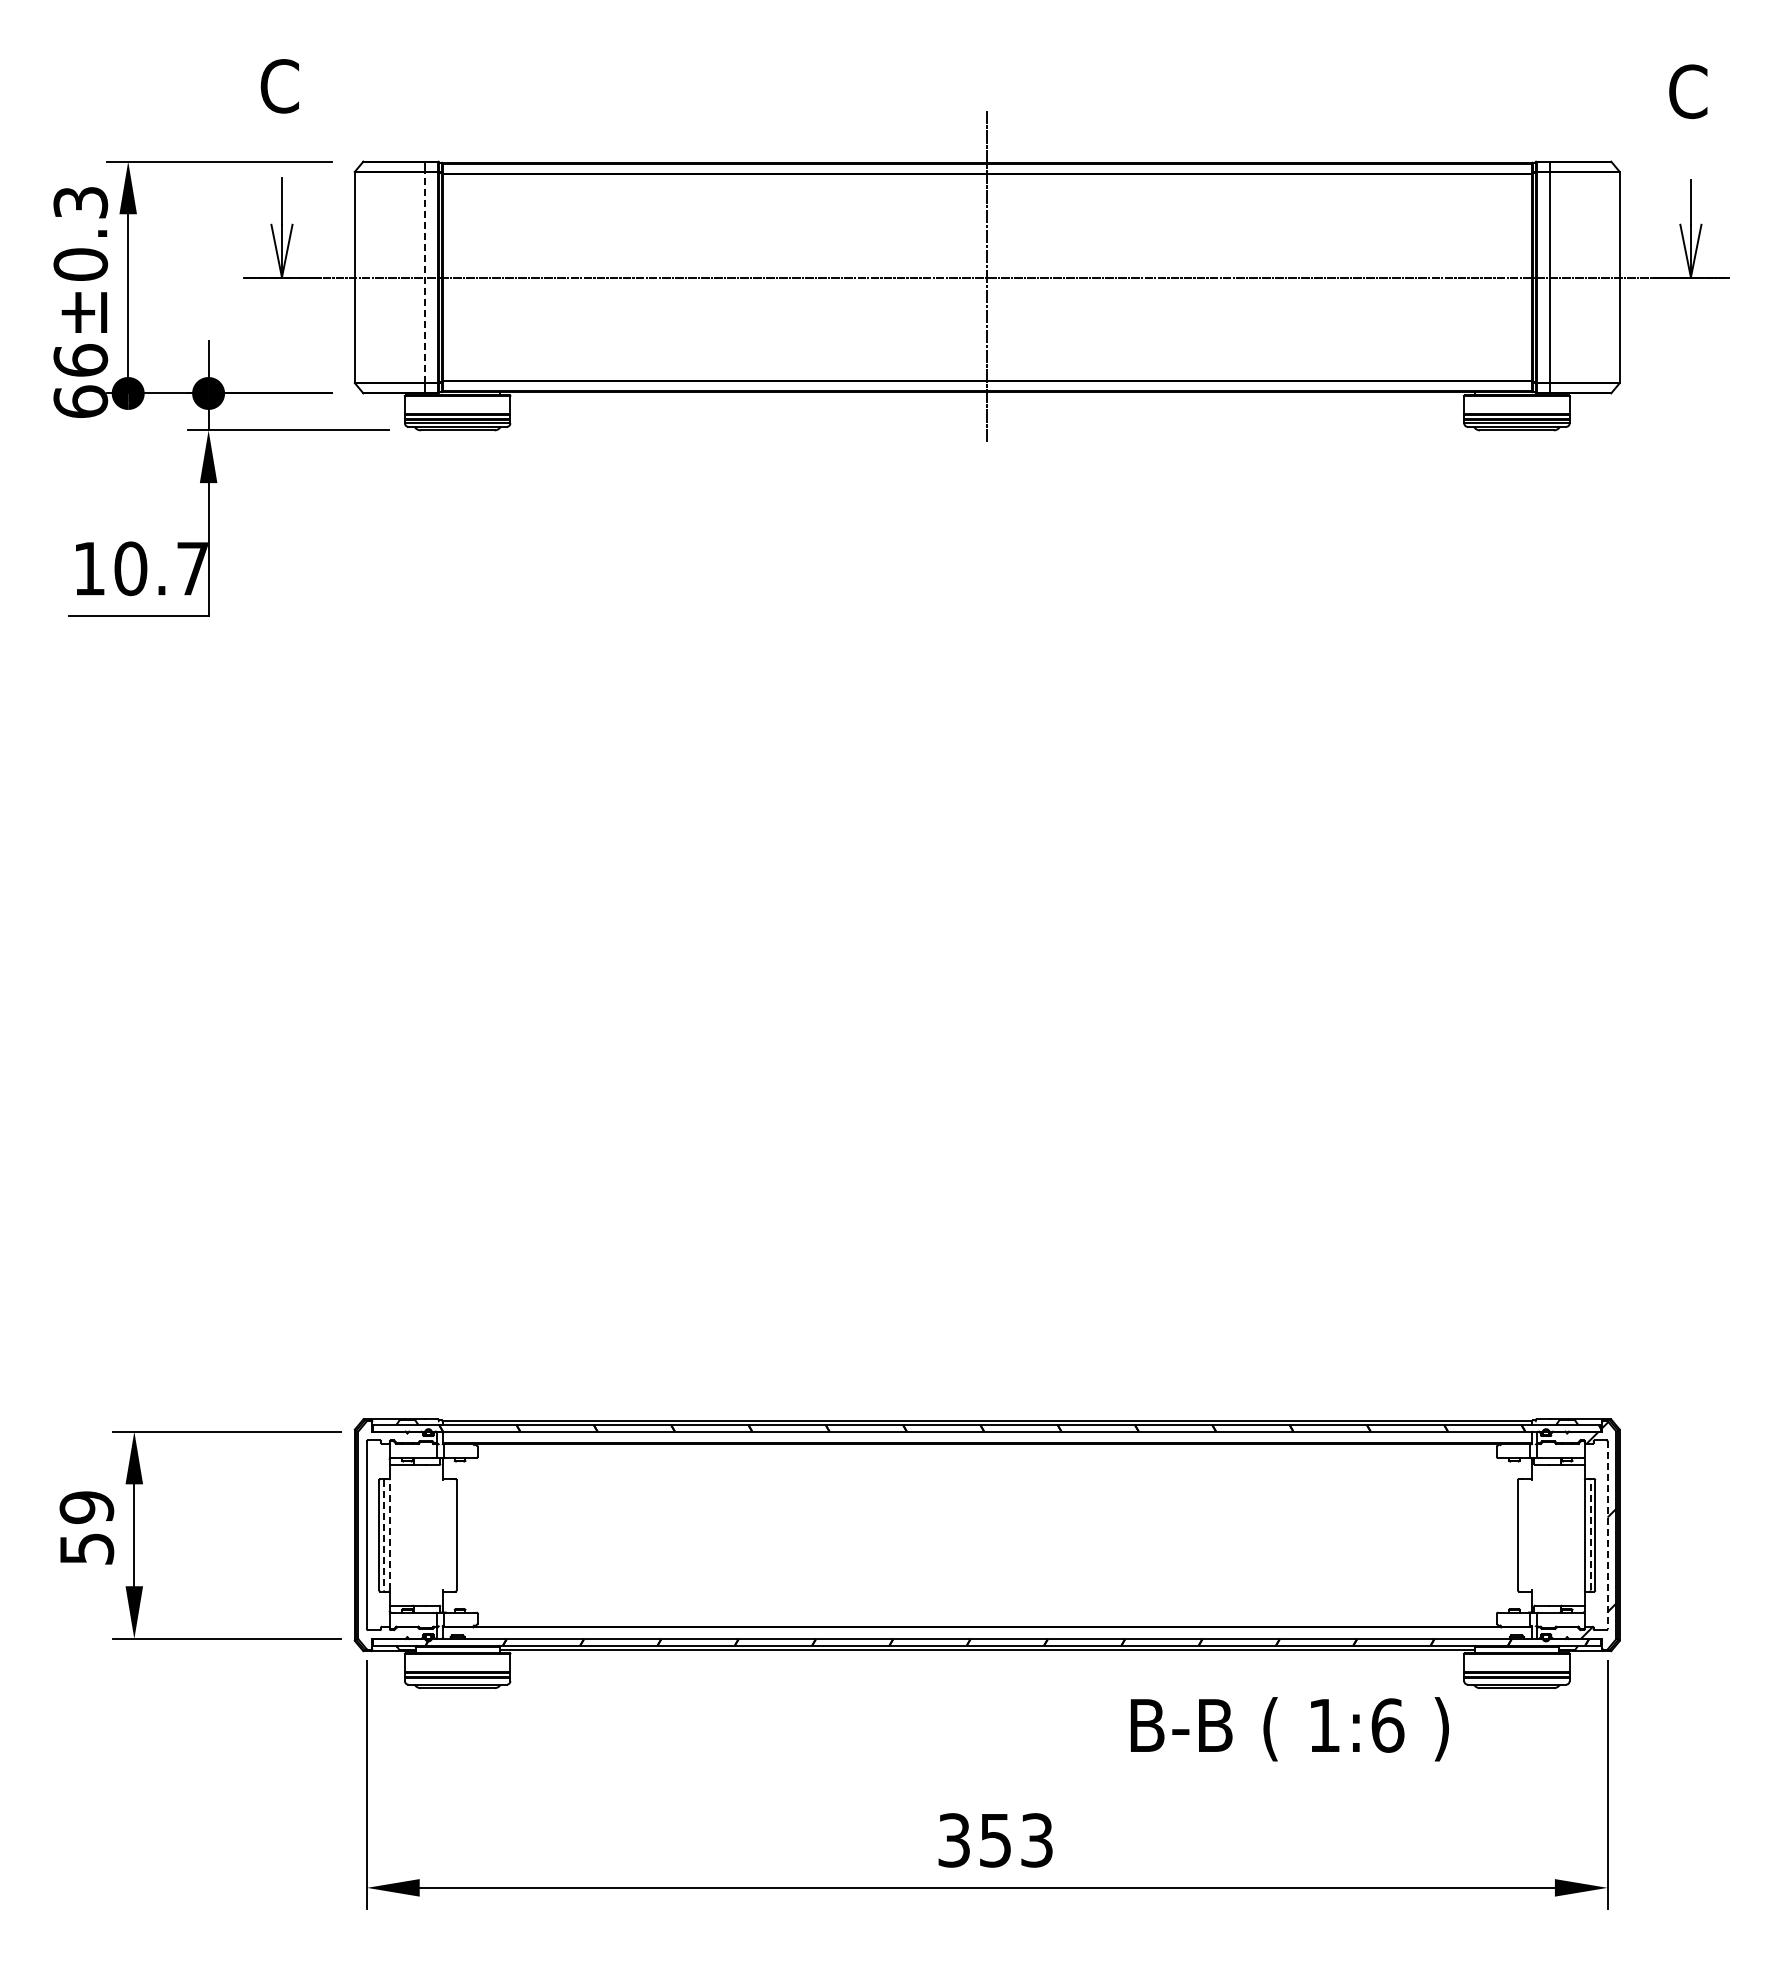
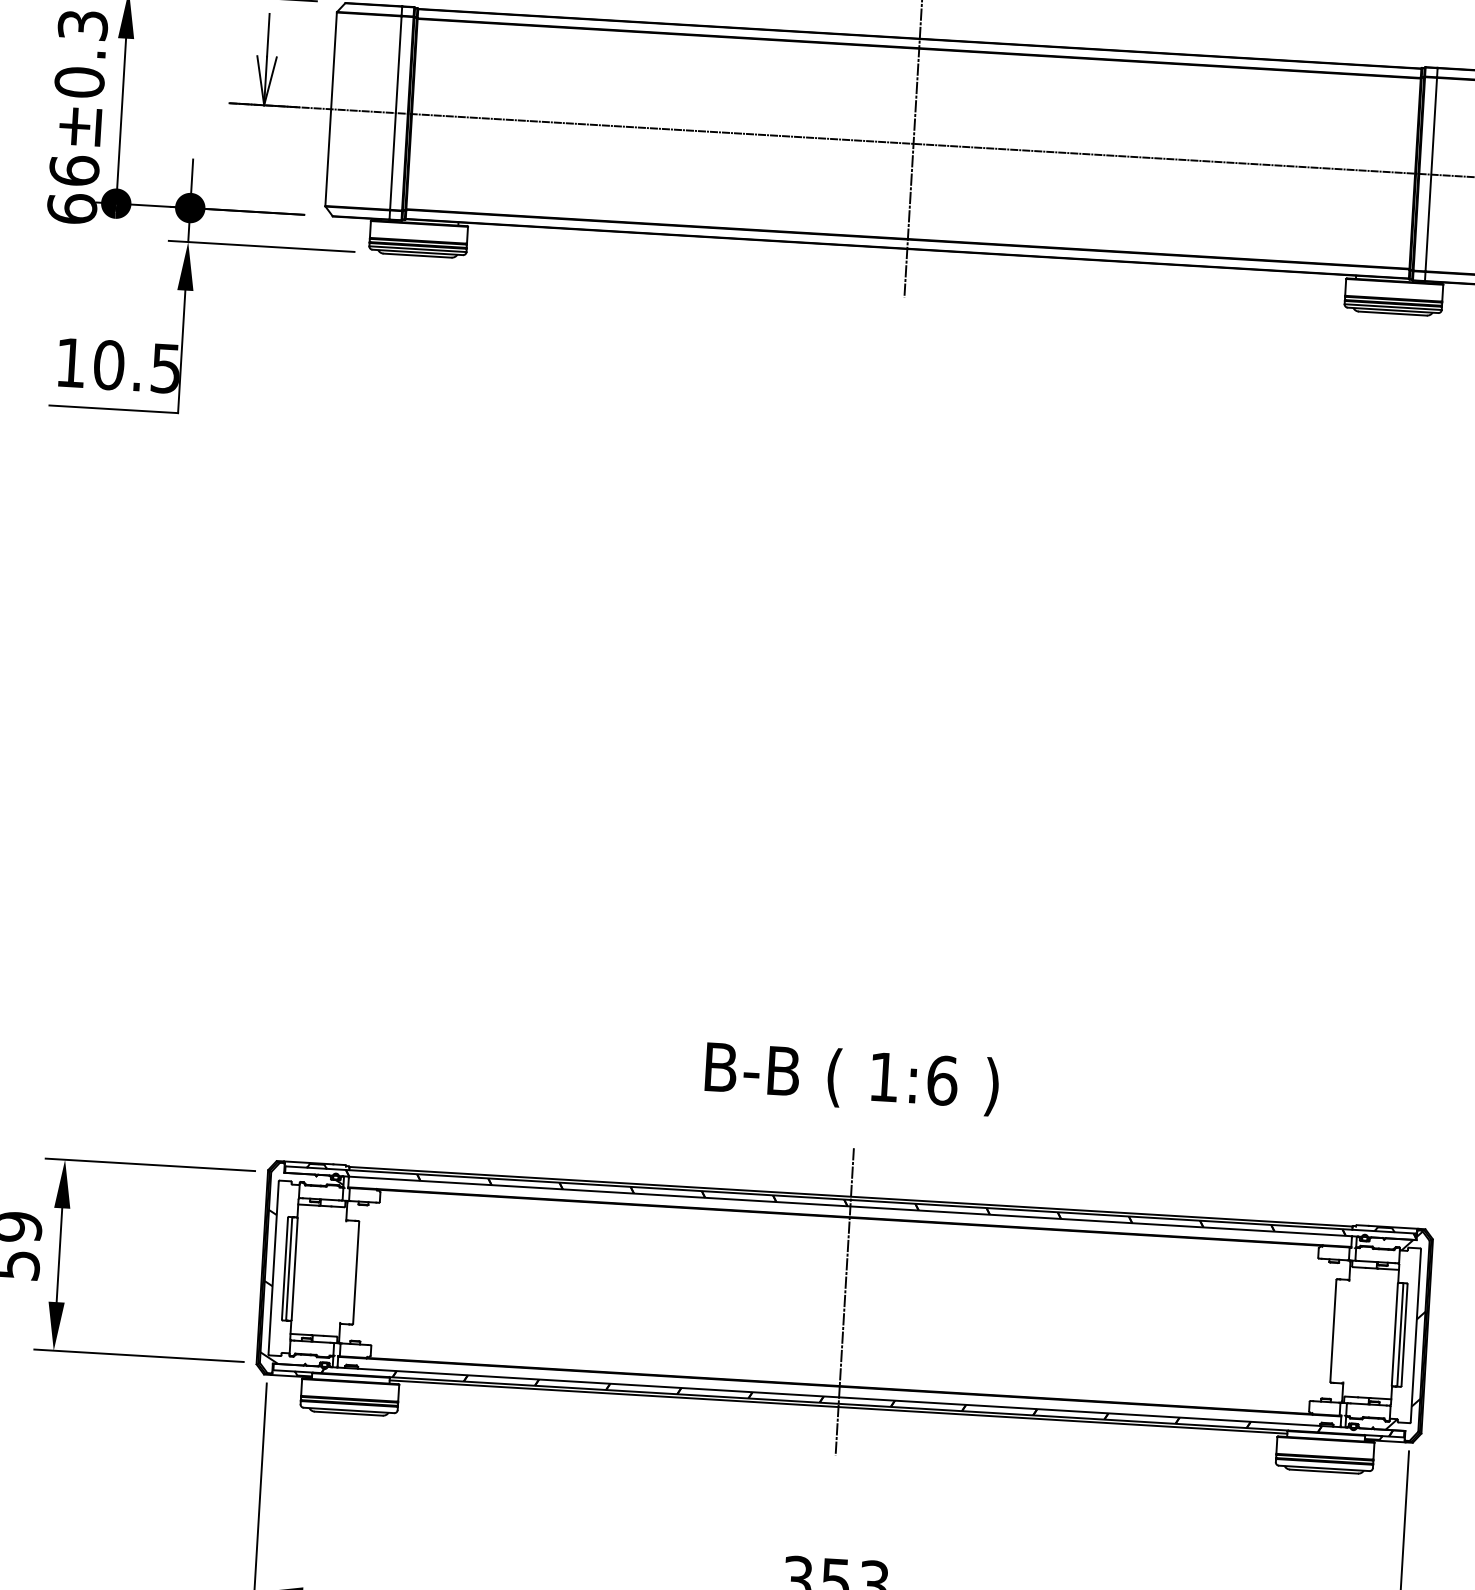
line: (425, 277) -> (396, 113), dashed -> solid
text: (192, 569) -> (165, 369), 10.7 -> 10.5
line: (389, 1534) -> (294, 1268), dashed -> solid
hatch: (397, 1534) -> (301, 1268), added
line: (1590, 1534) -> (1400, 1334), dashed -> solid
line: (383, 1535) -> (288, 1269), dashed -> solid
line: (987, 1535) -> (844, 1302), added
line: (1607, 1535) -> (1415, 1336), dashed -> solid
text: (1289, 1729) -> (851, 1078), moved

